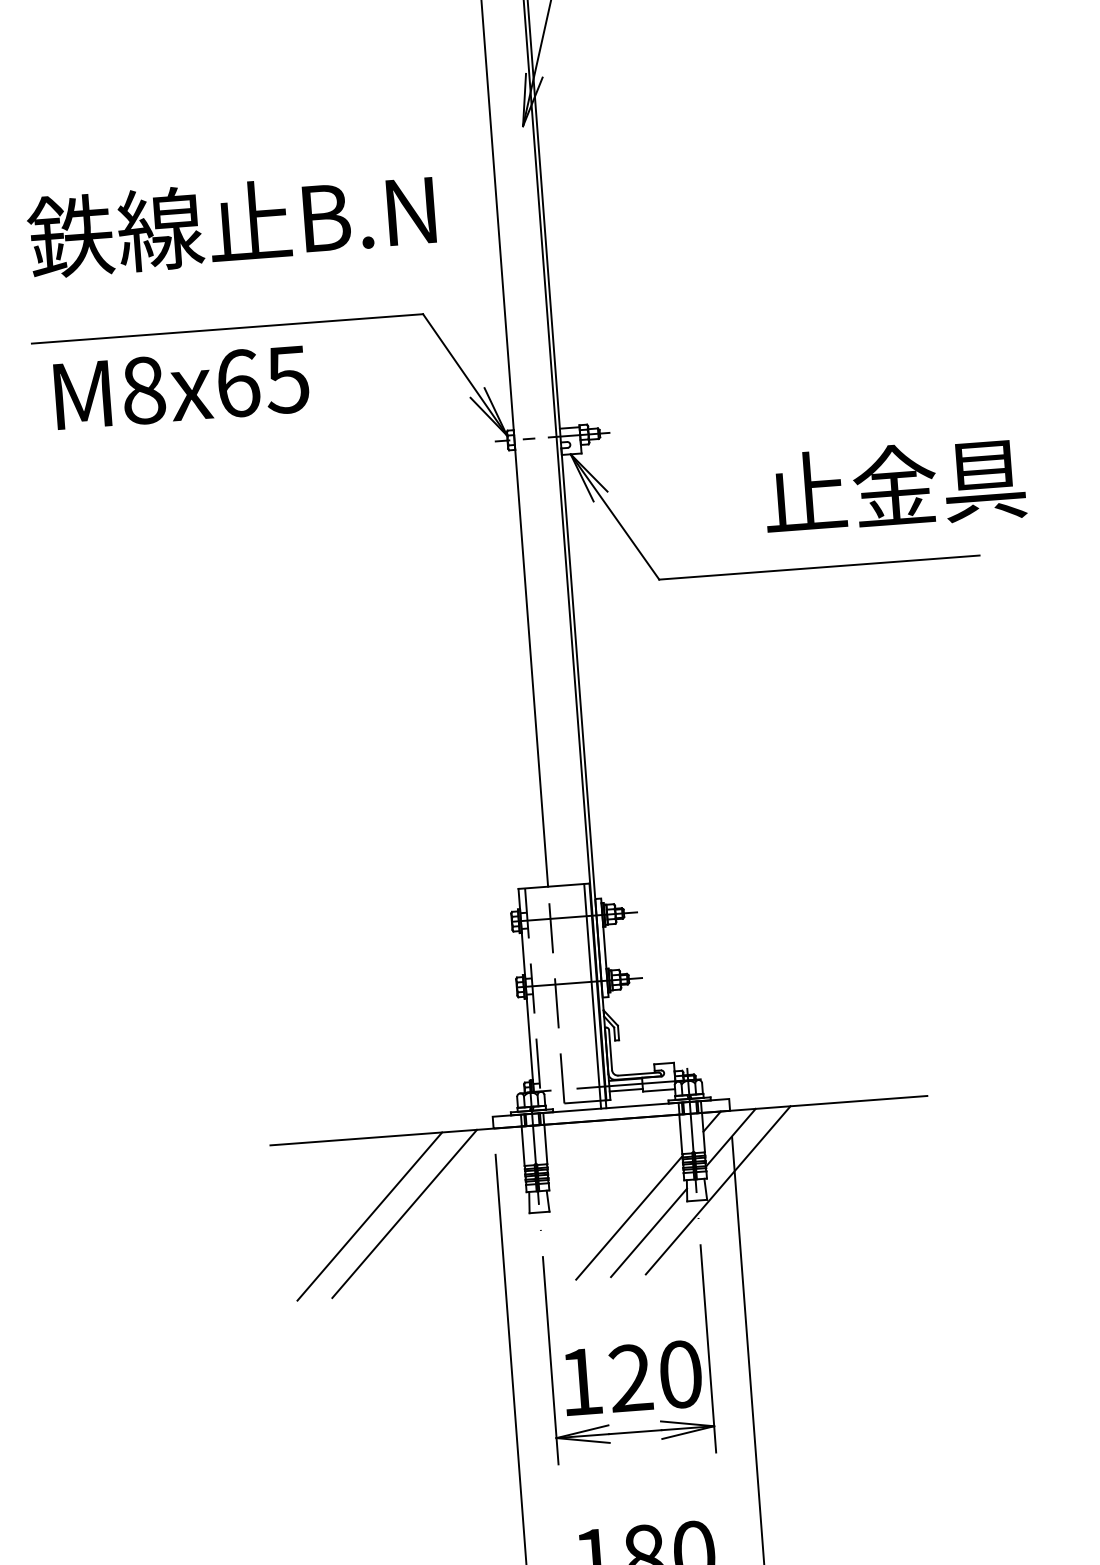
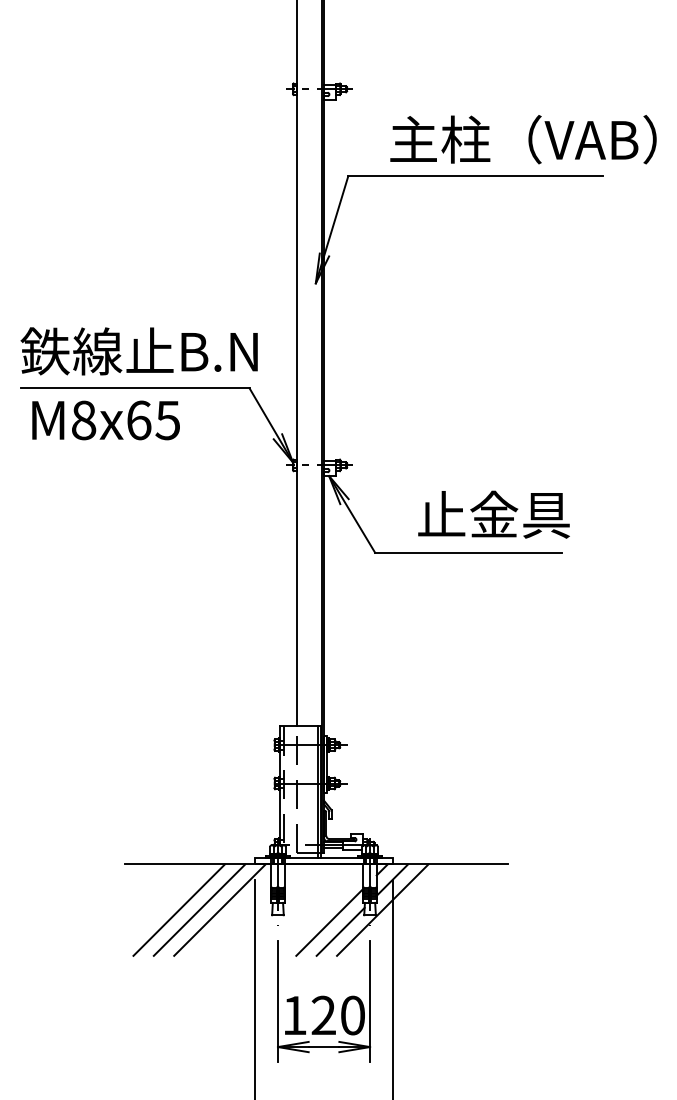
text: (230, 224) -> (138, 351), moved
text: (893, 485) -> (493, 514), moved
line: (438, 1210) -> (219, 909), added

